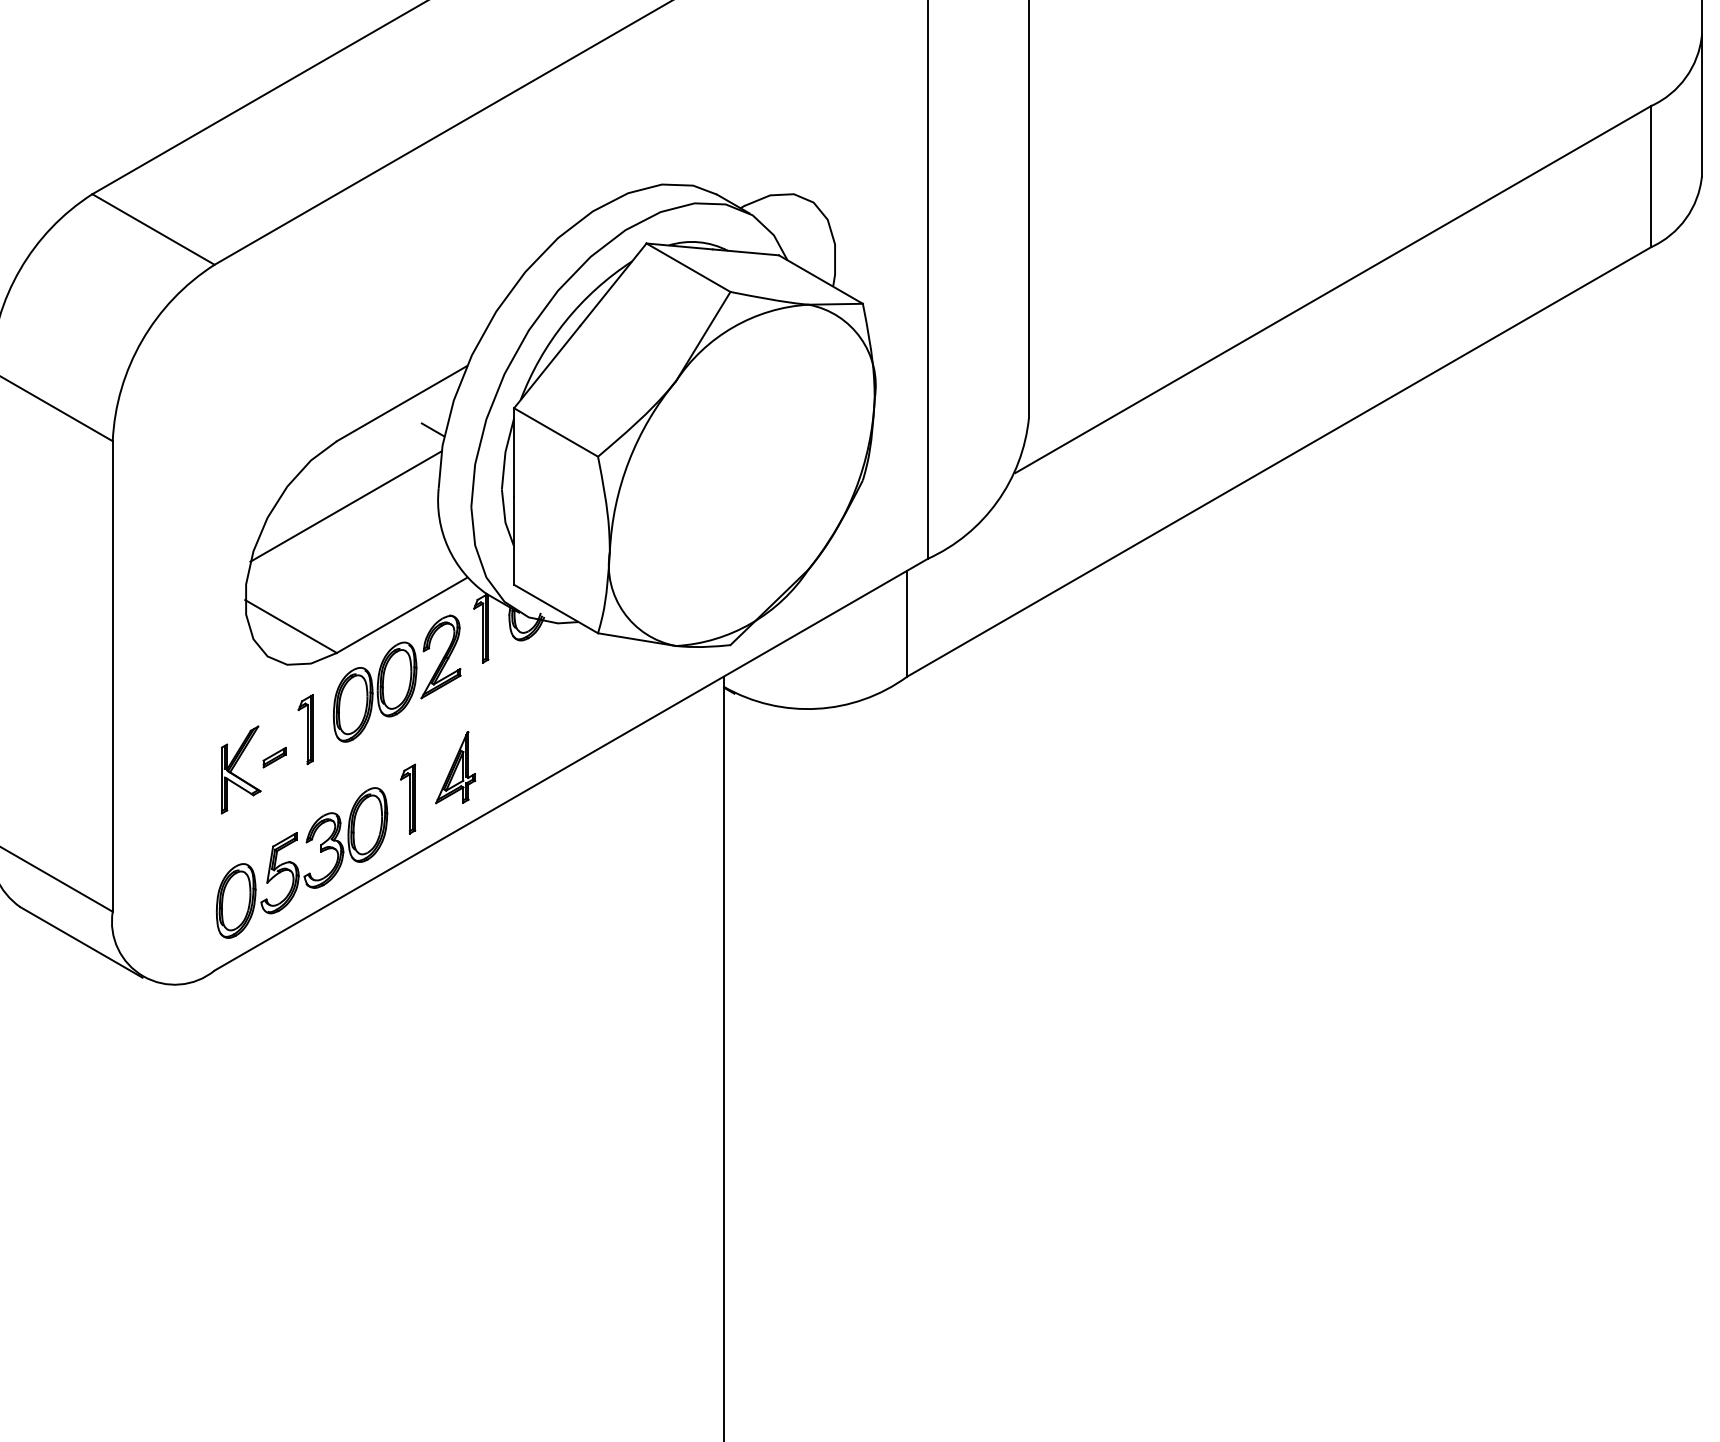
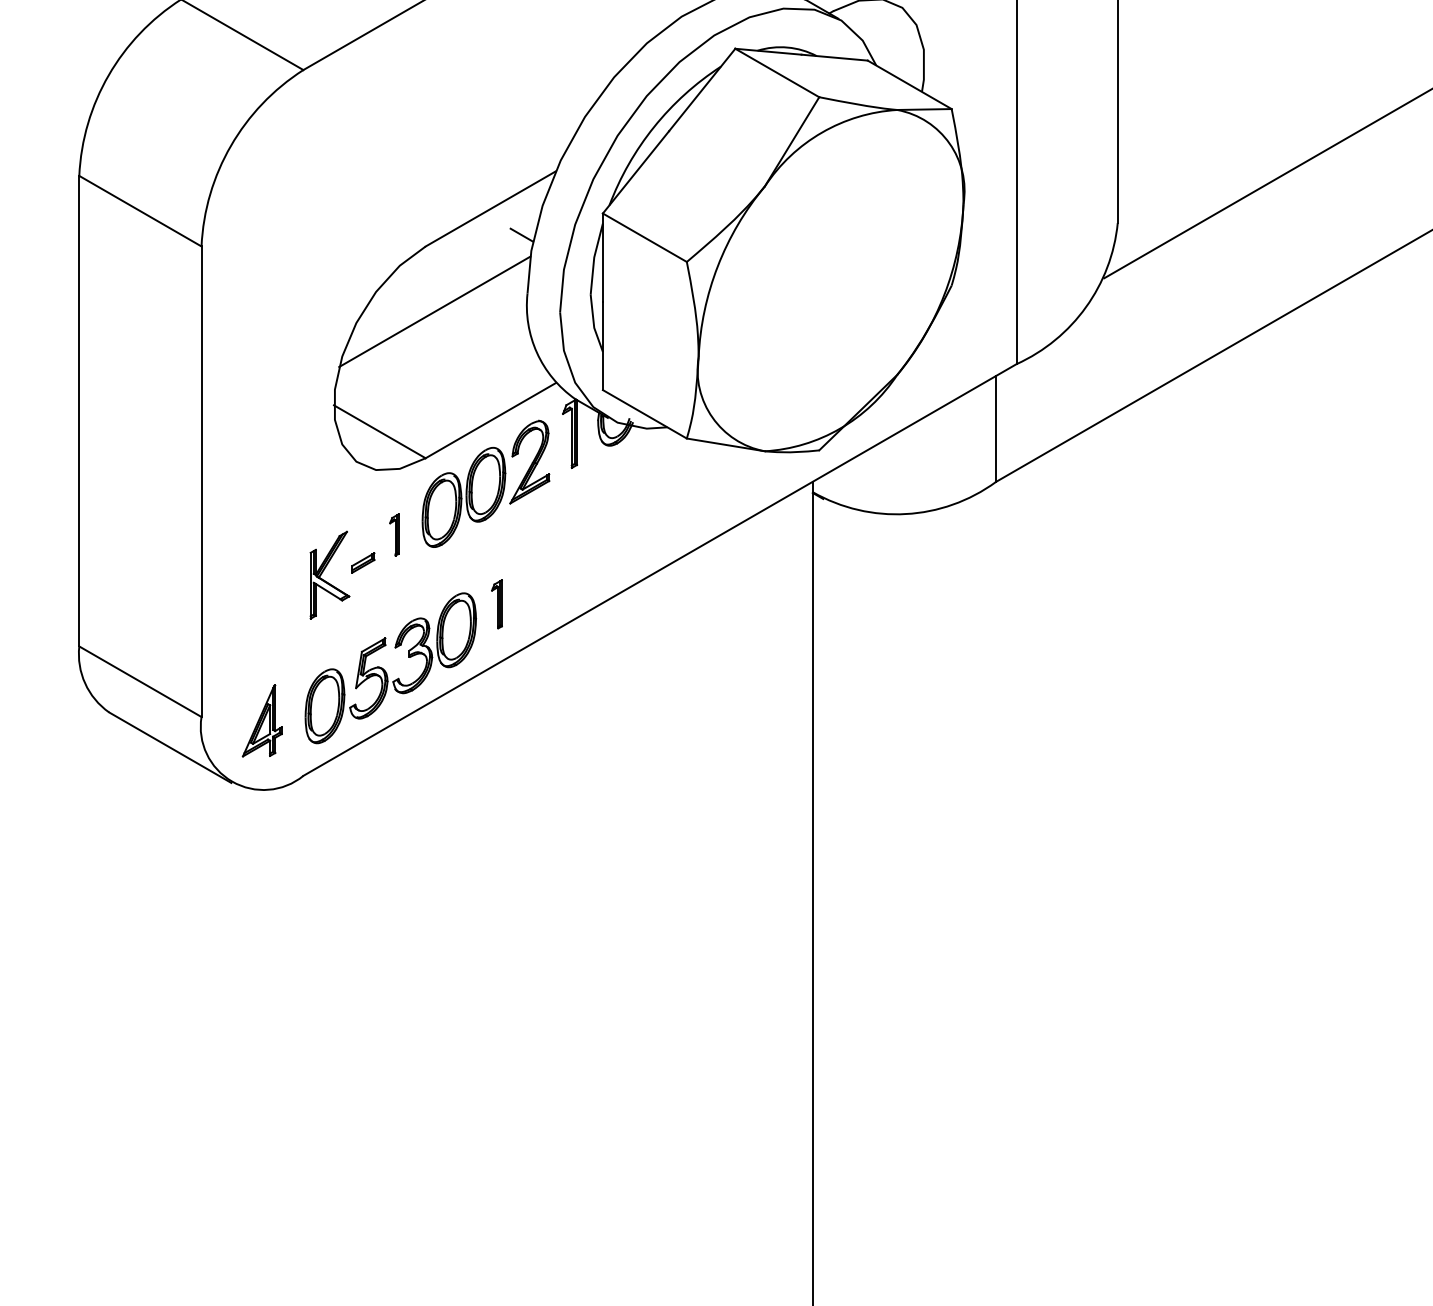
part: (305, 729) -> (394, 534), size x0.6
part: (455, 767) -> (262, 720), moved
part: (408, 798) -> (497, 603), size x0.7

